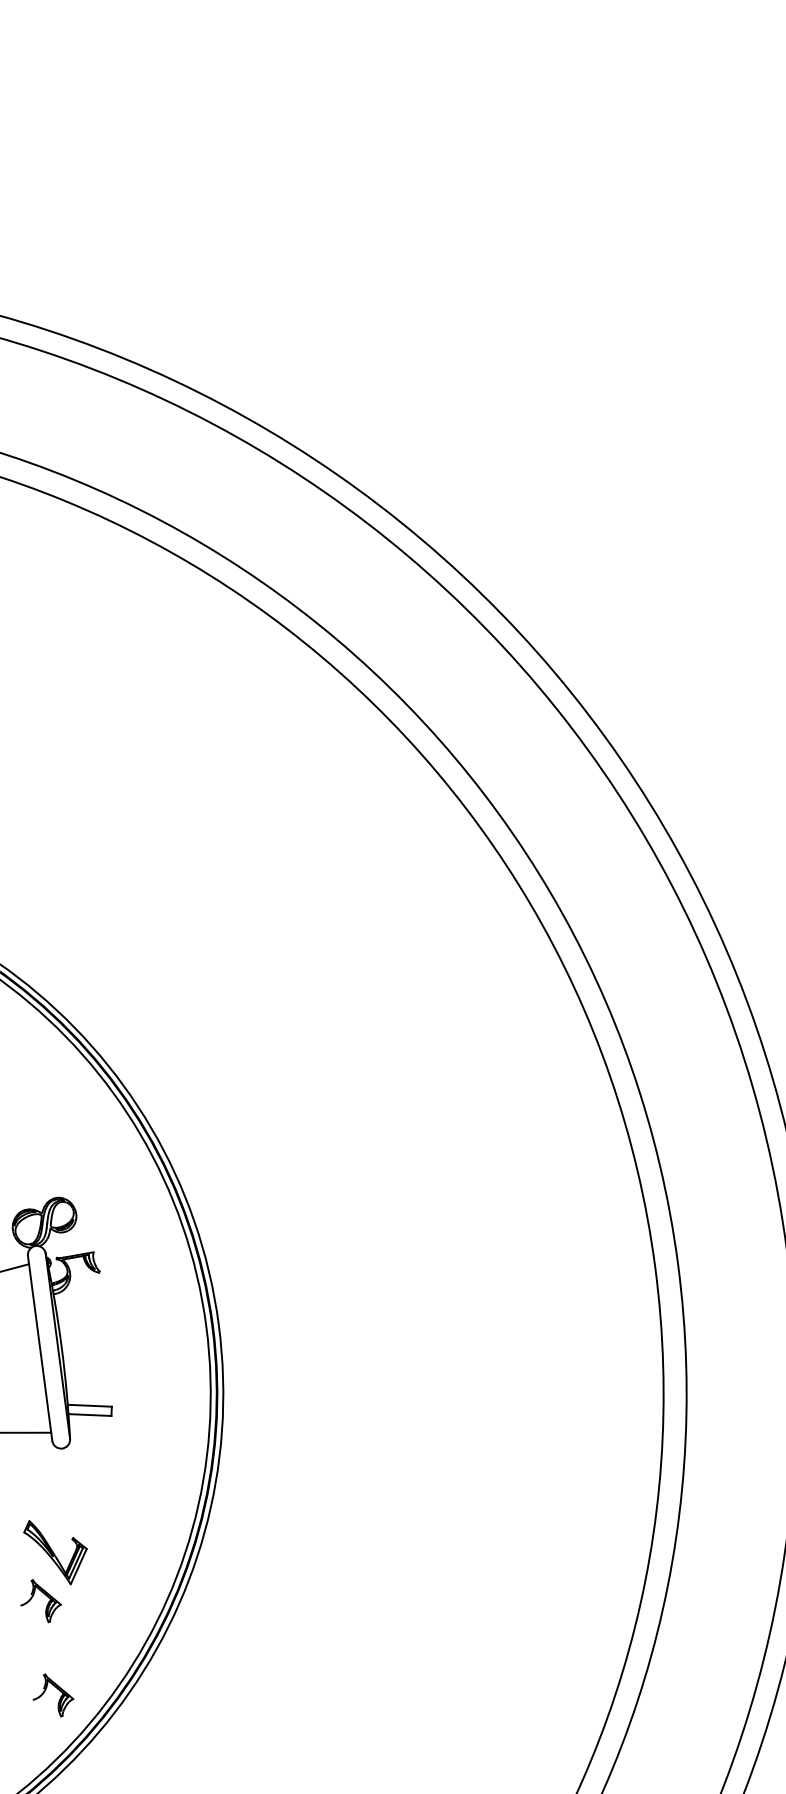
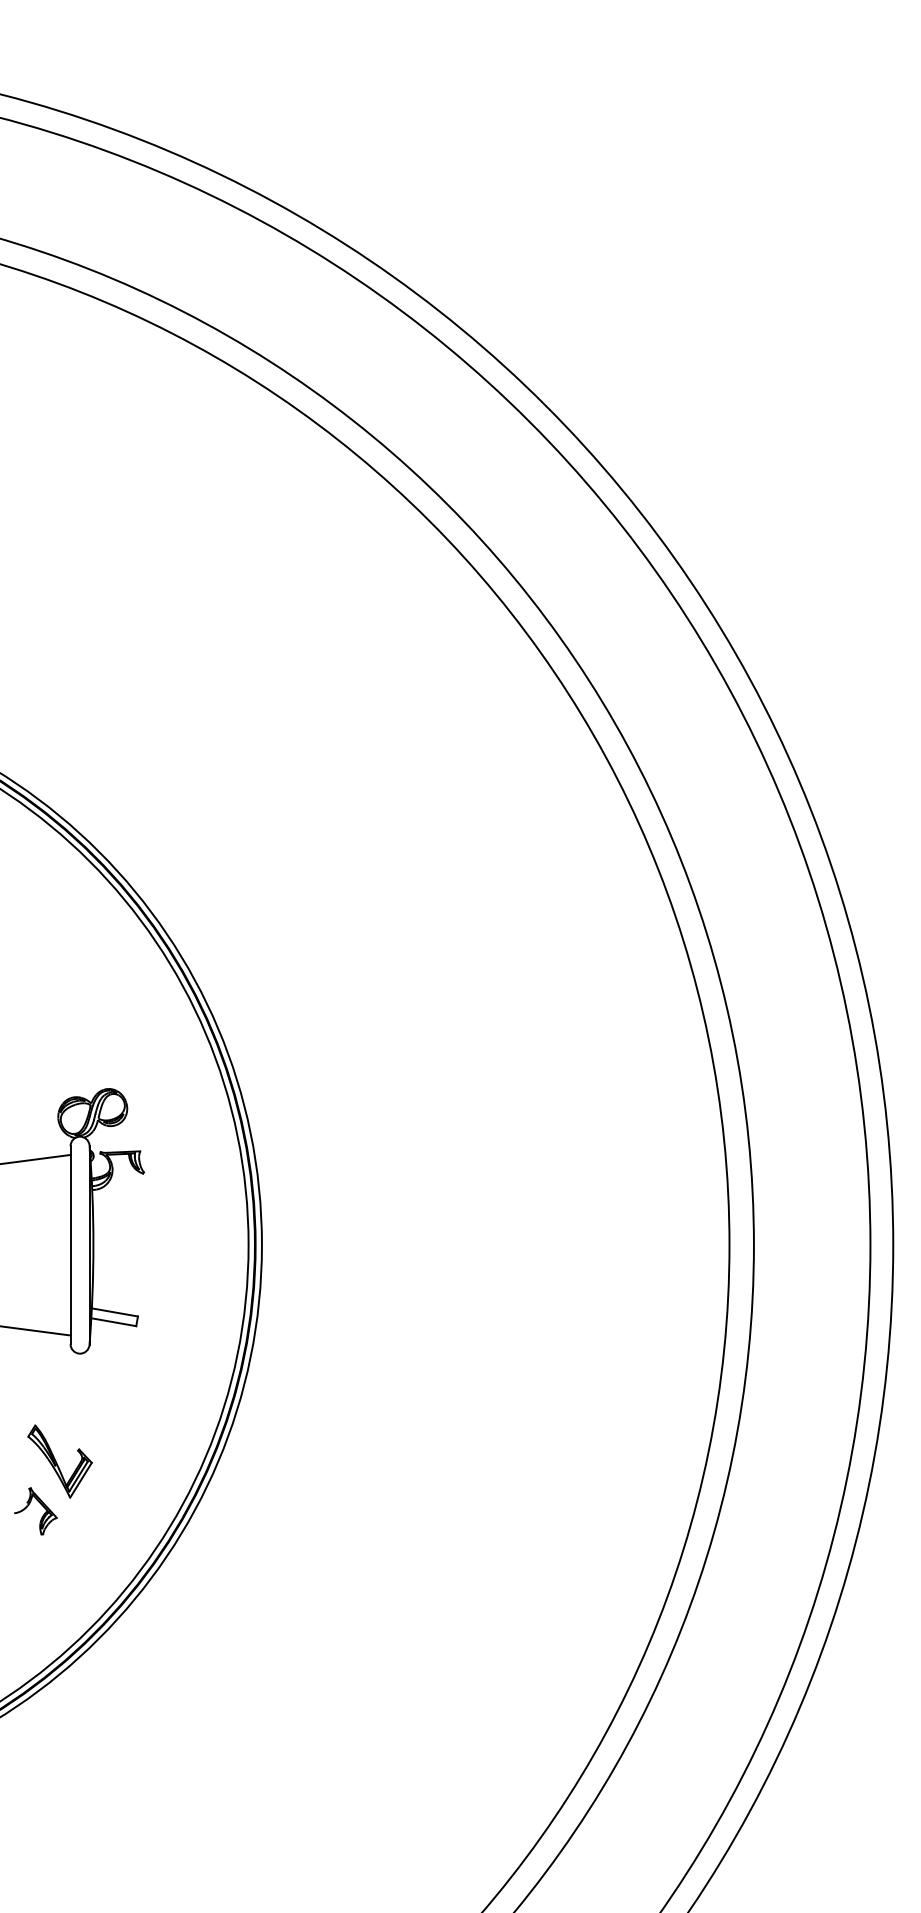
part: (59, 1698) -> (42, 1616), removed

